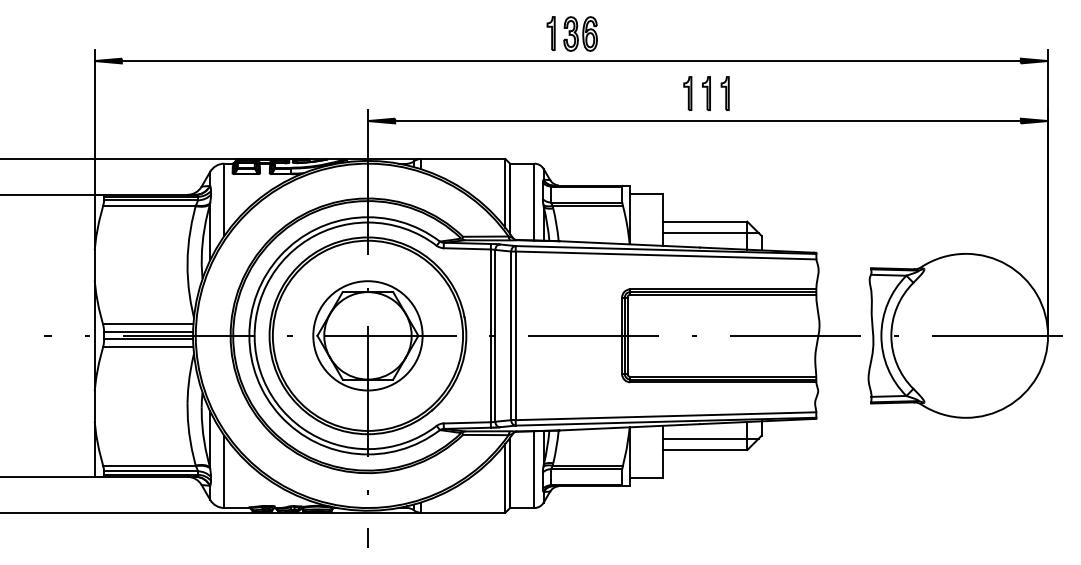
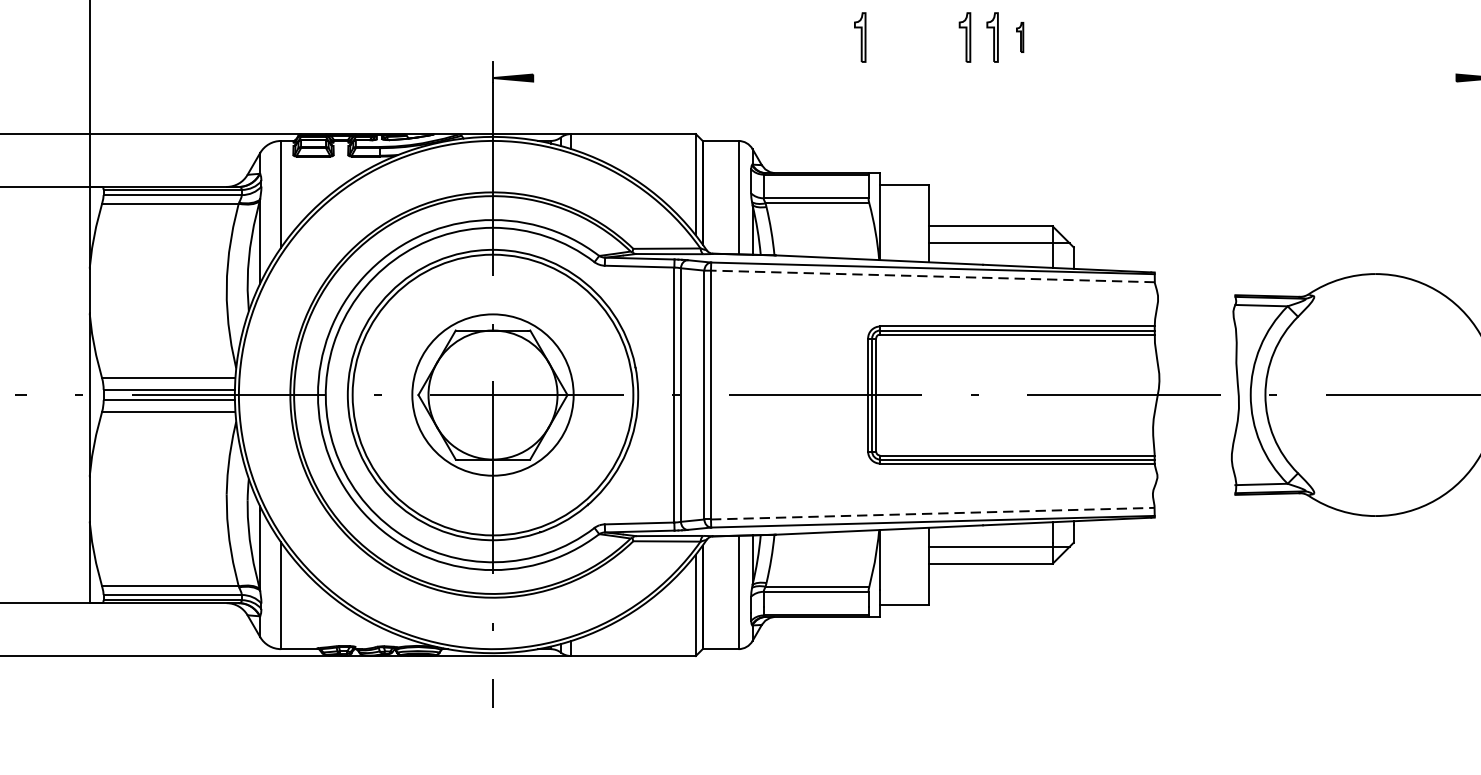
part: (616, 93) -> (859, 37), added
part: (724, 93) -> (1019, 37), size x0.6
line: (707, 121) -> (994, 78), removed
line: (665, 255) -> (932, 276), solid -> dashed
line: (666, 416) -> (933, 514), solid -> dashed

